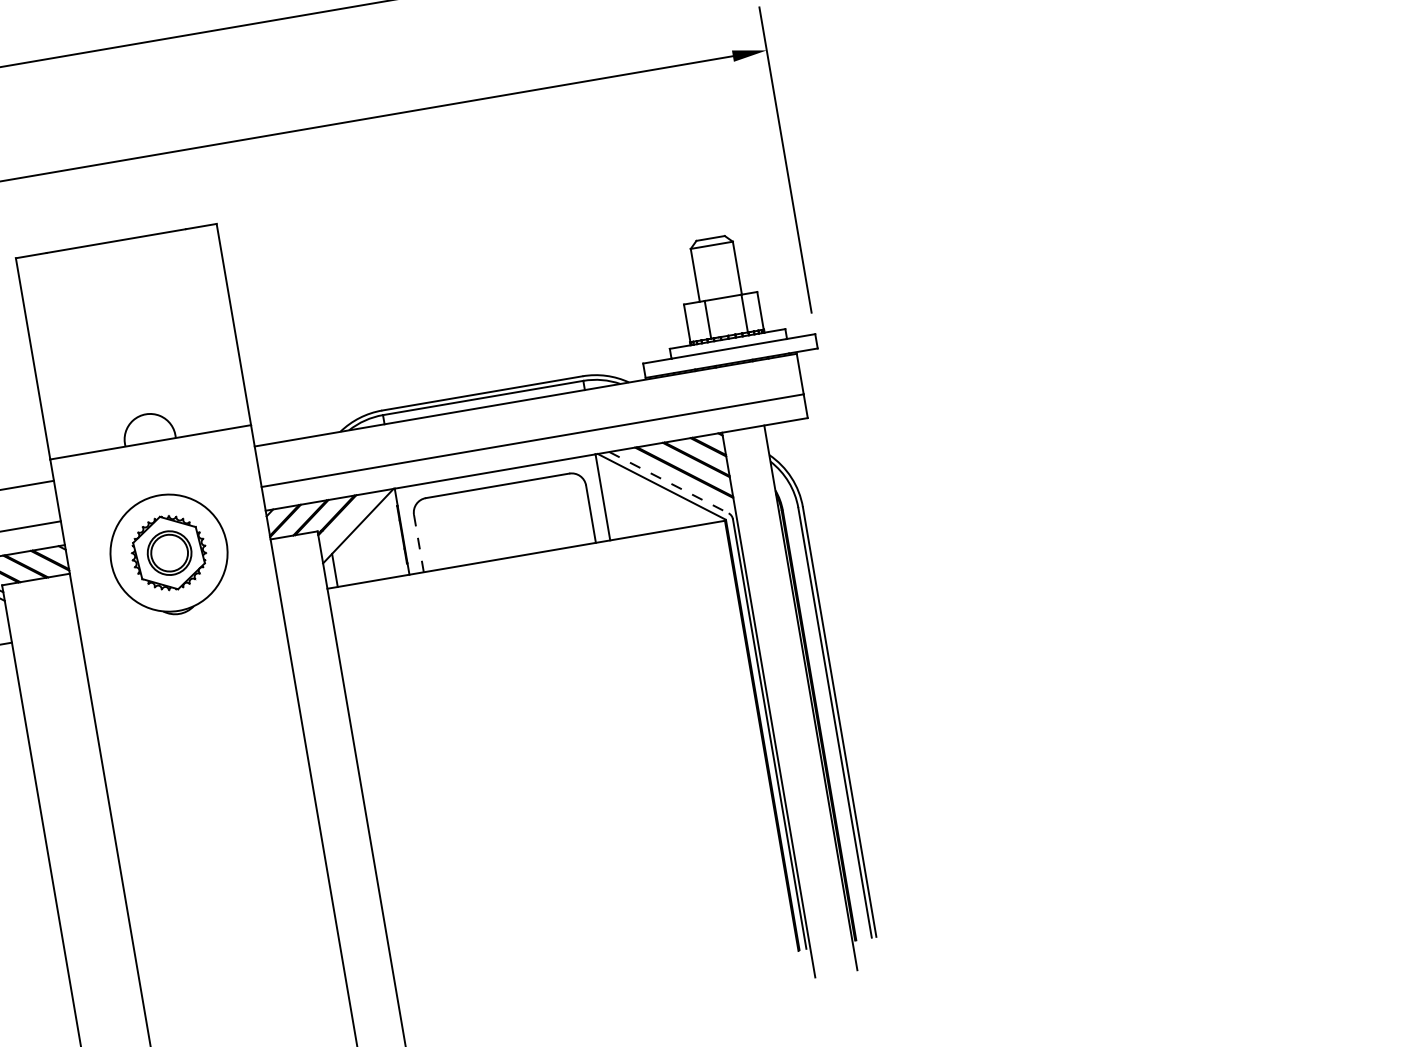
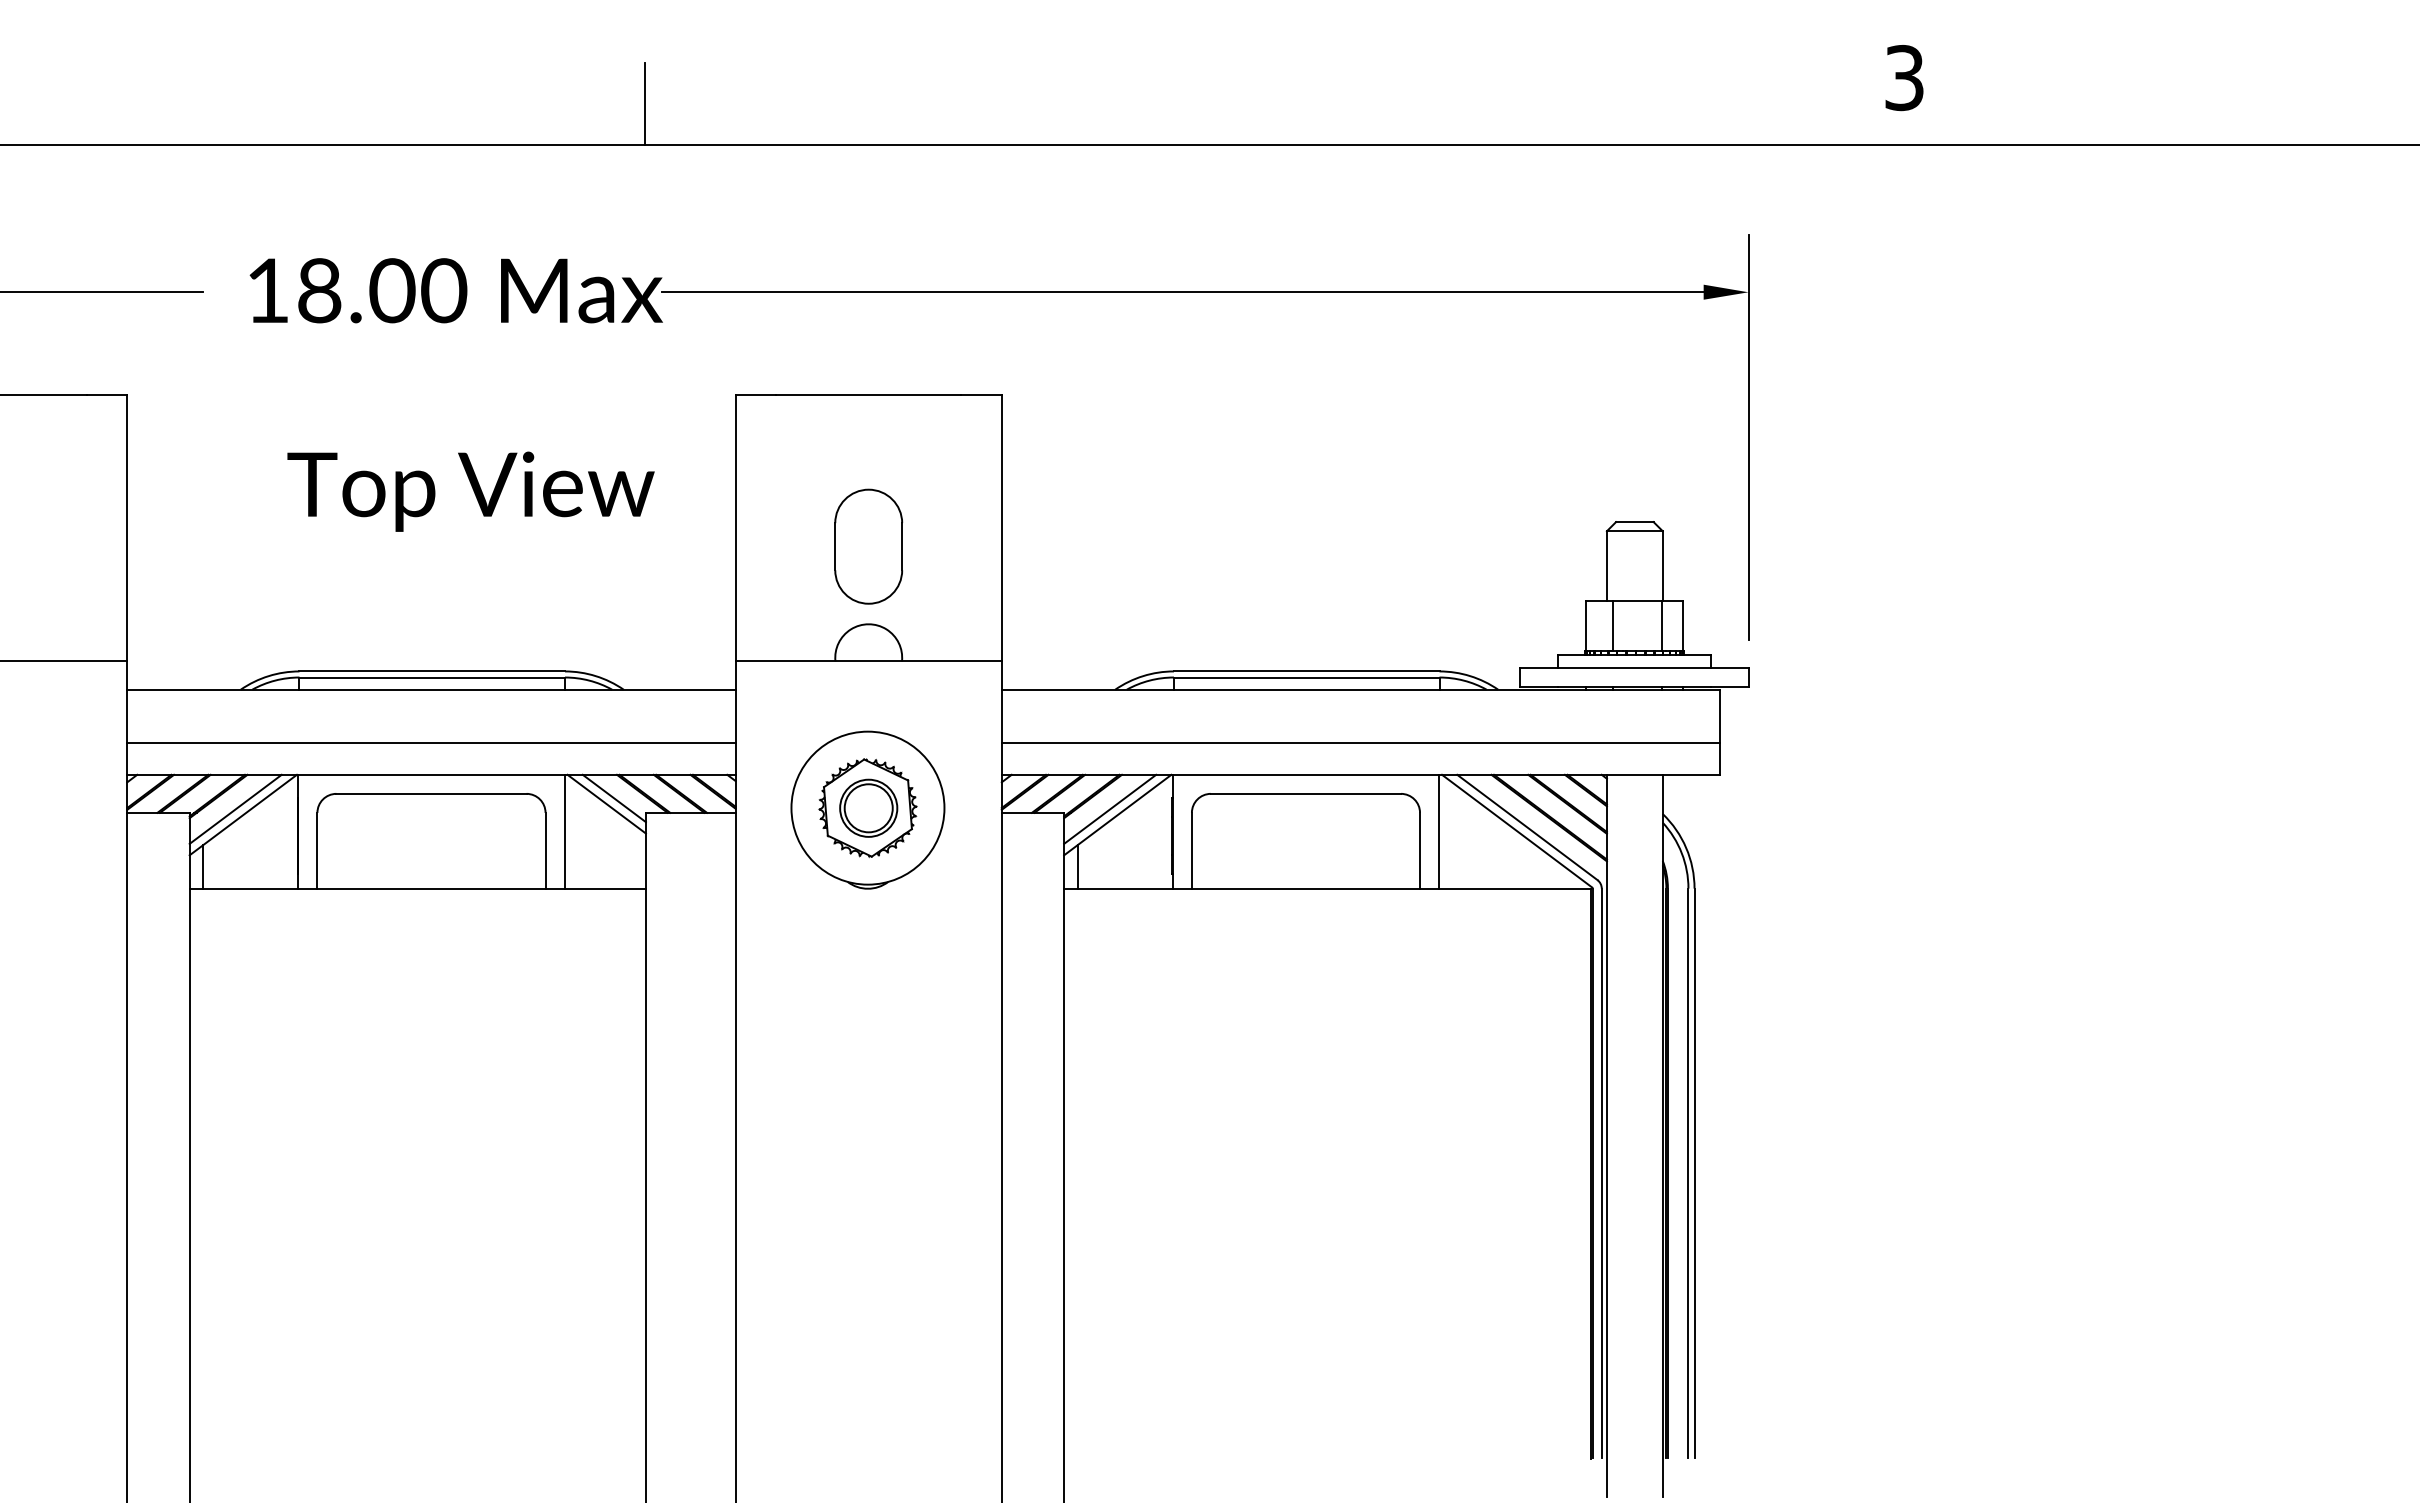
part: (135, 355) -> (868, 546), added
line: (669, 482) -> (1527, 827), dashed -> solid
line: (352, 522) -> (1110, 808), added
line: (418, 544) -> (1191, 851), dashed -> solid

